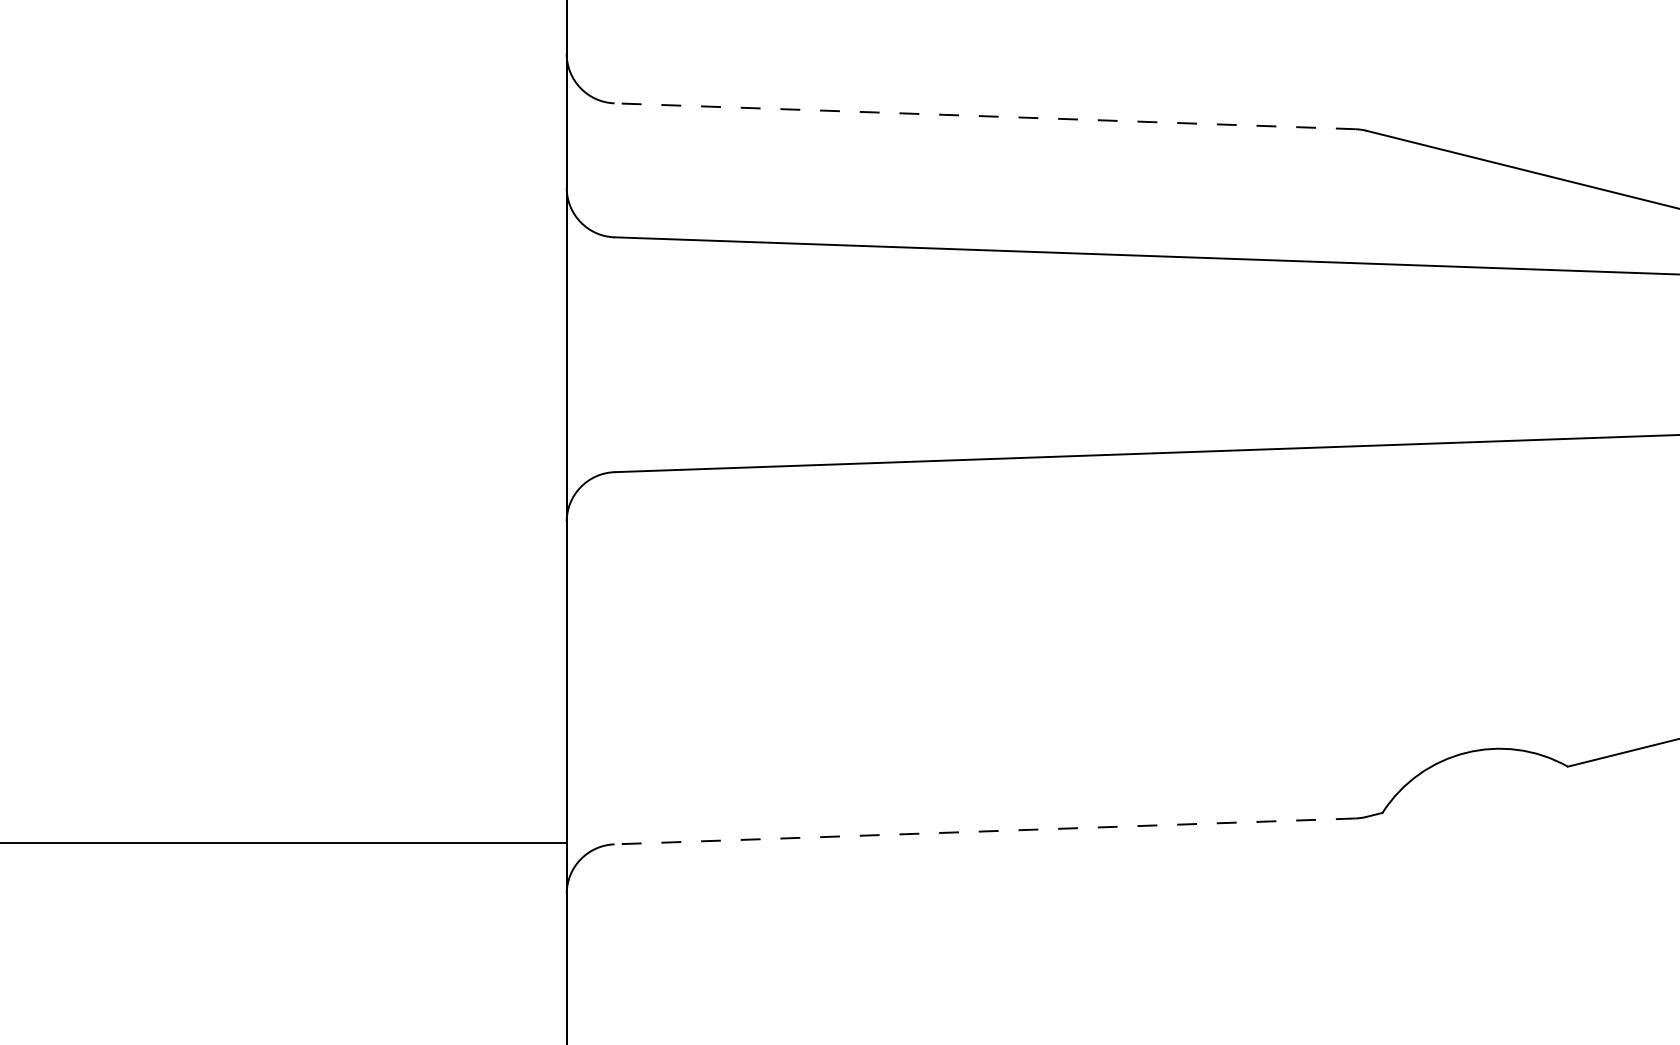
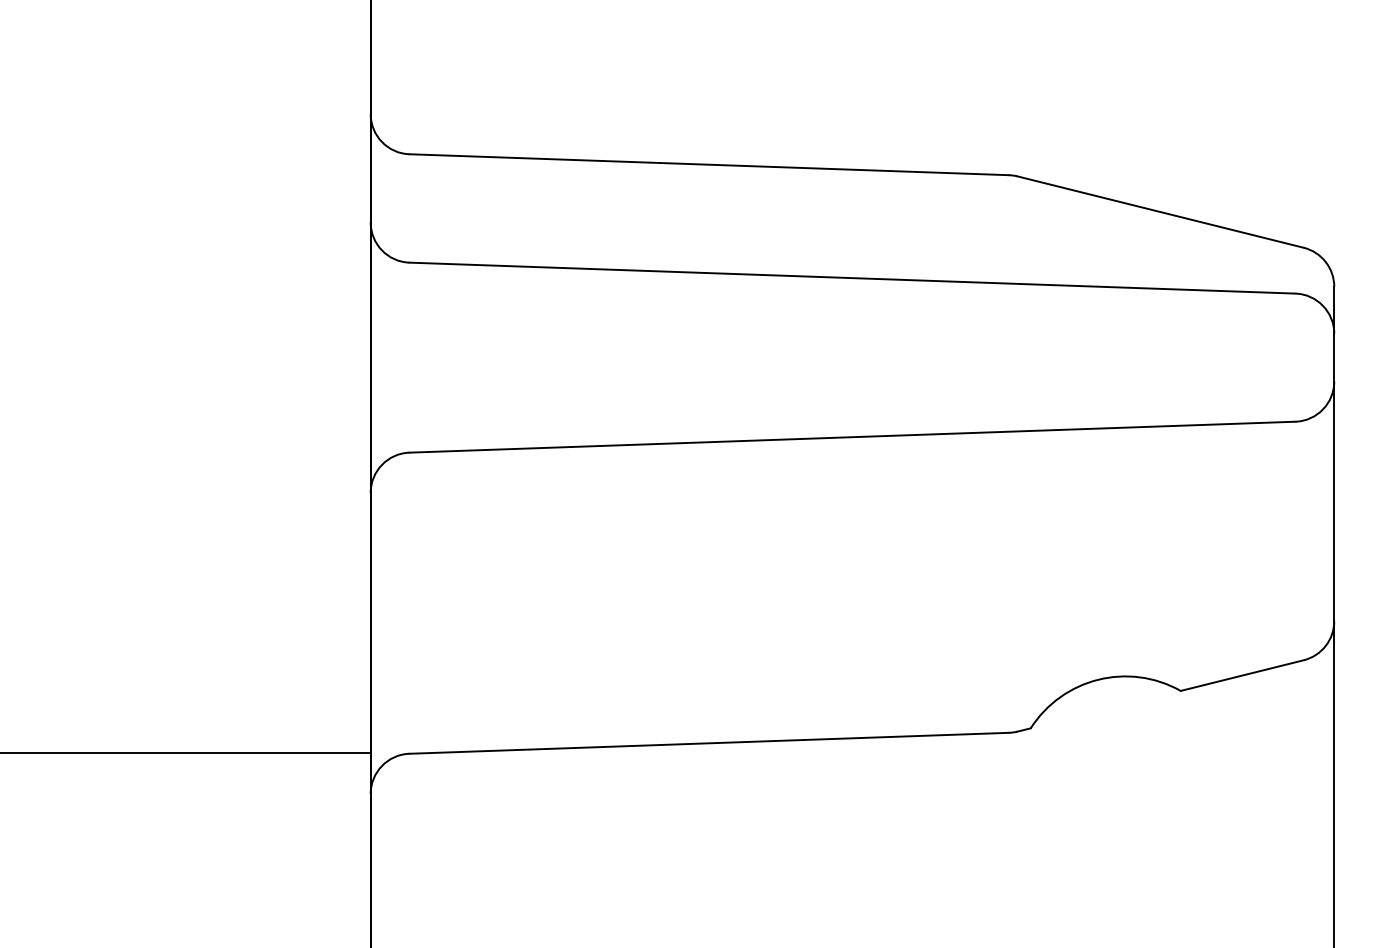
line: (985, 116) -> (709, 164), dashed -> solid
line: (985, 831) -> (709, 743), dashed -> solid

